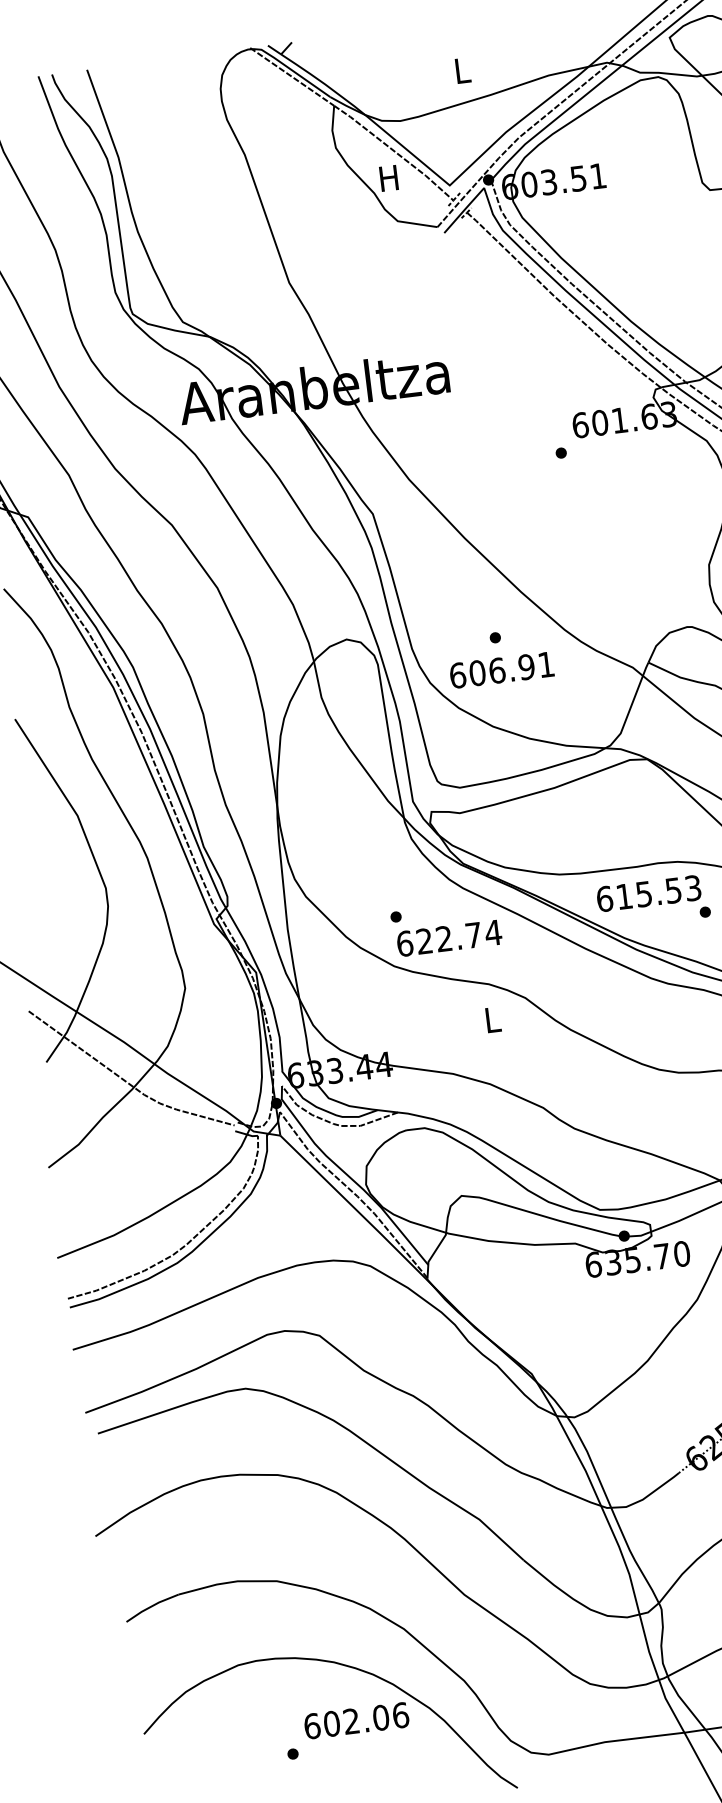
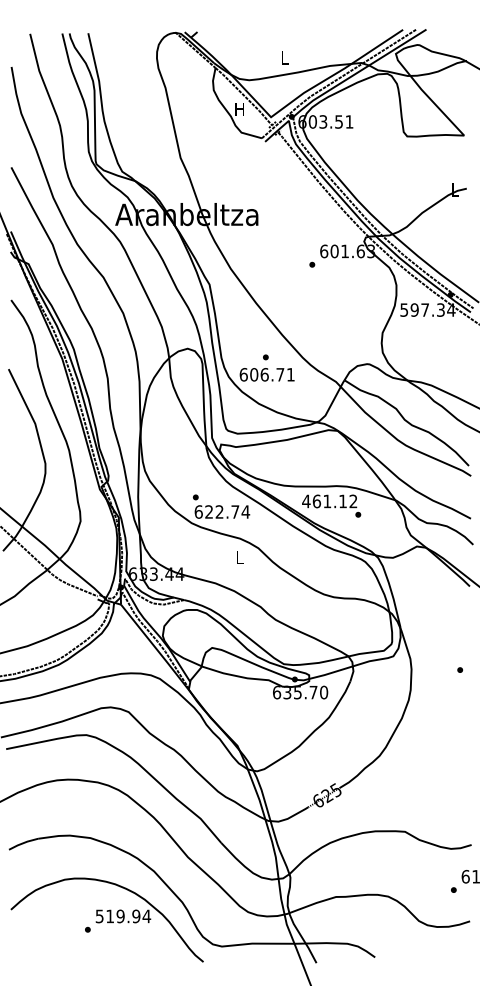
text: (526, 666) -> (280, 374), 606.91 -> 606.71
text: (648, 893) -> (329, 501), 615.53 -> 461.12
text: (356, 1720) -> (123, 916), 602.06 -> 519.94

